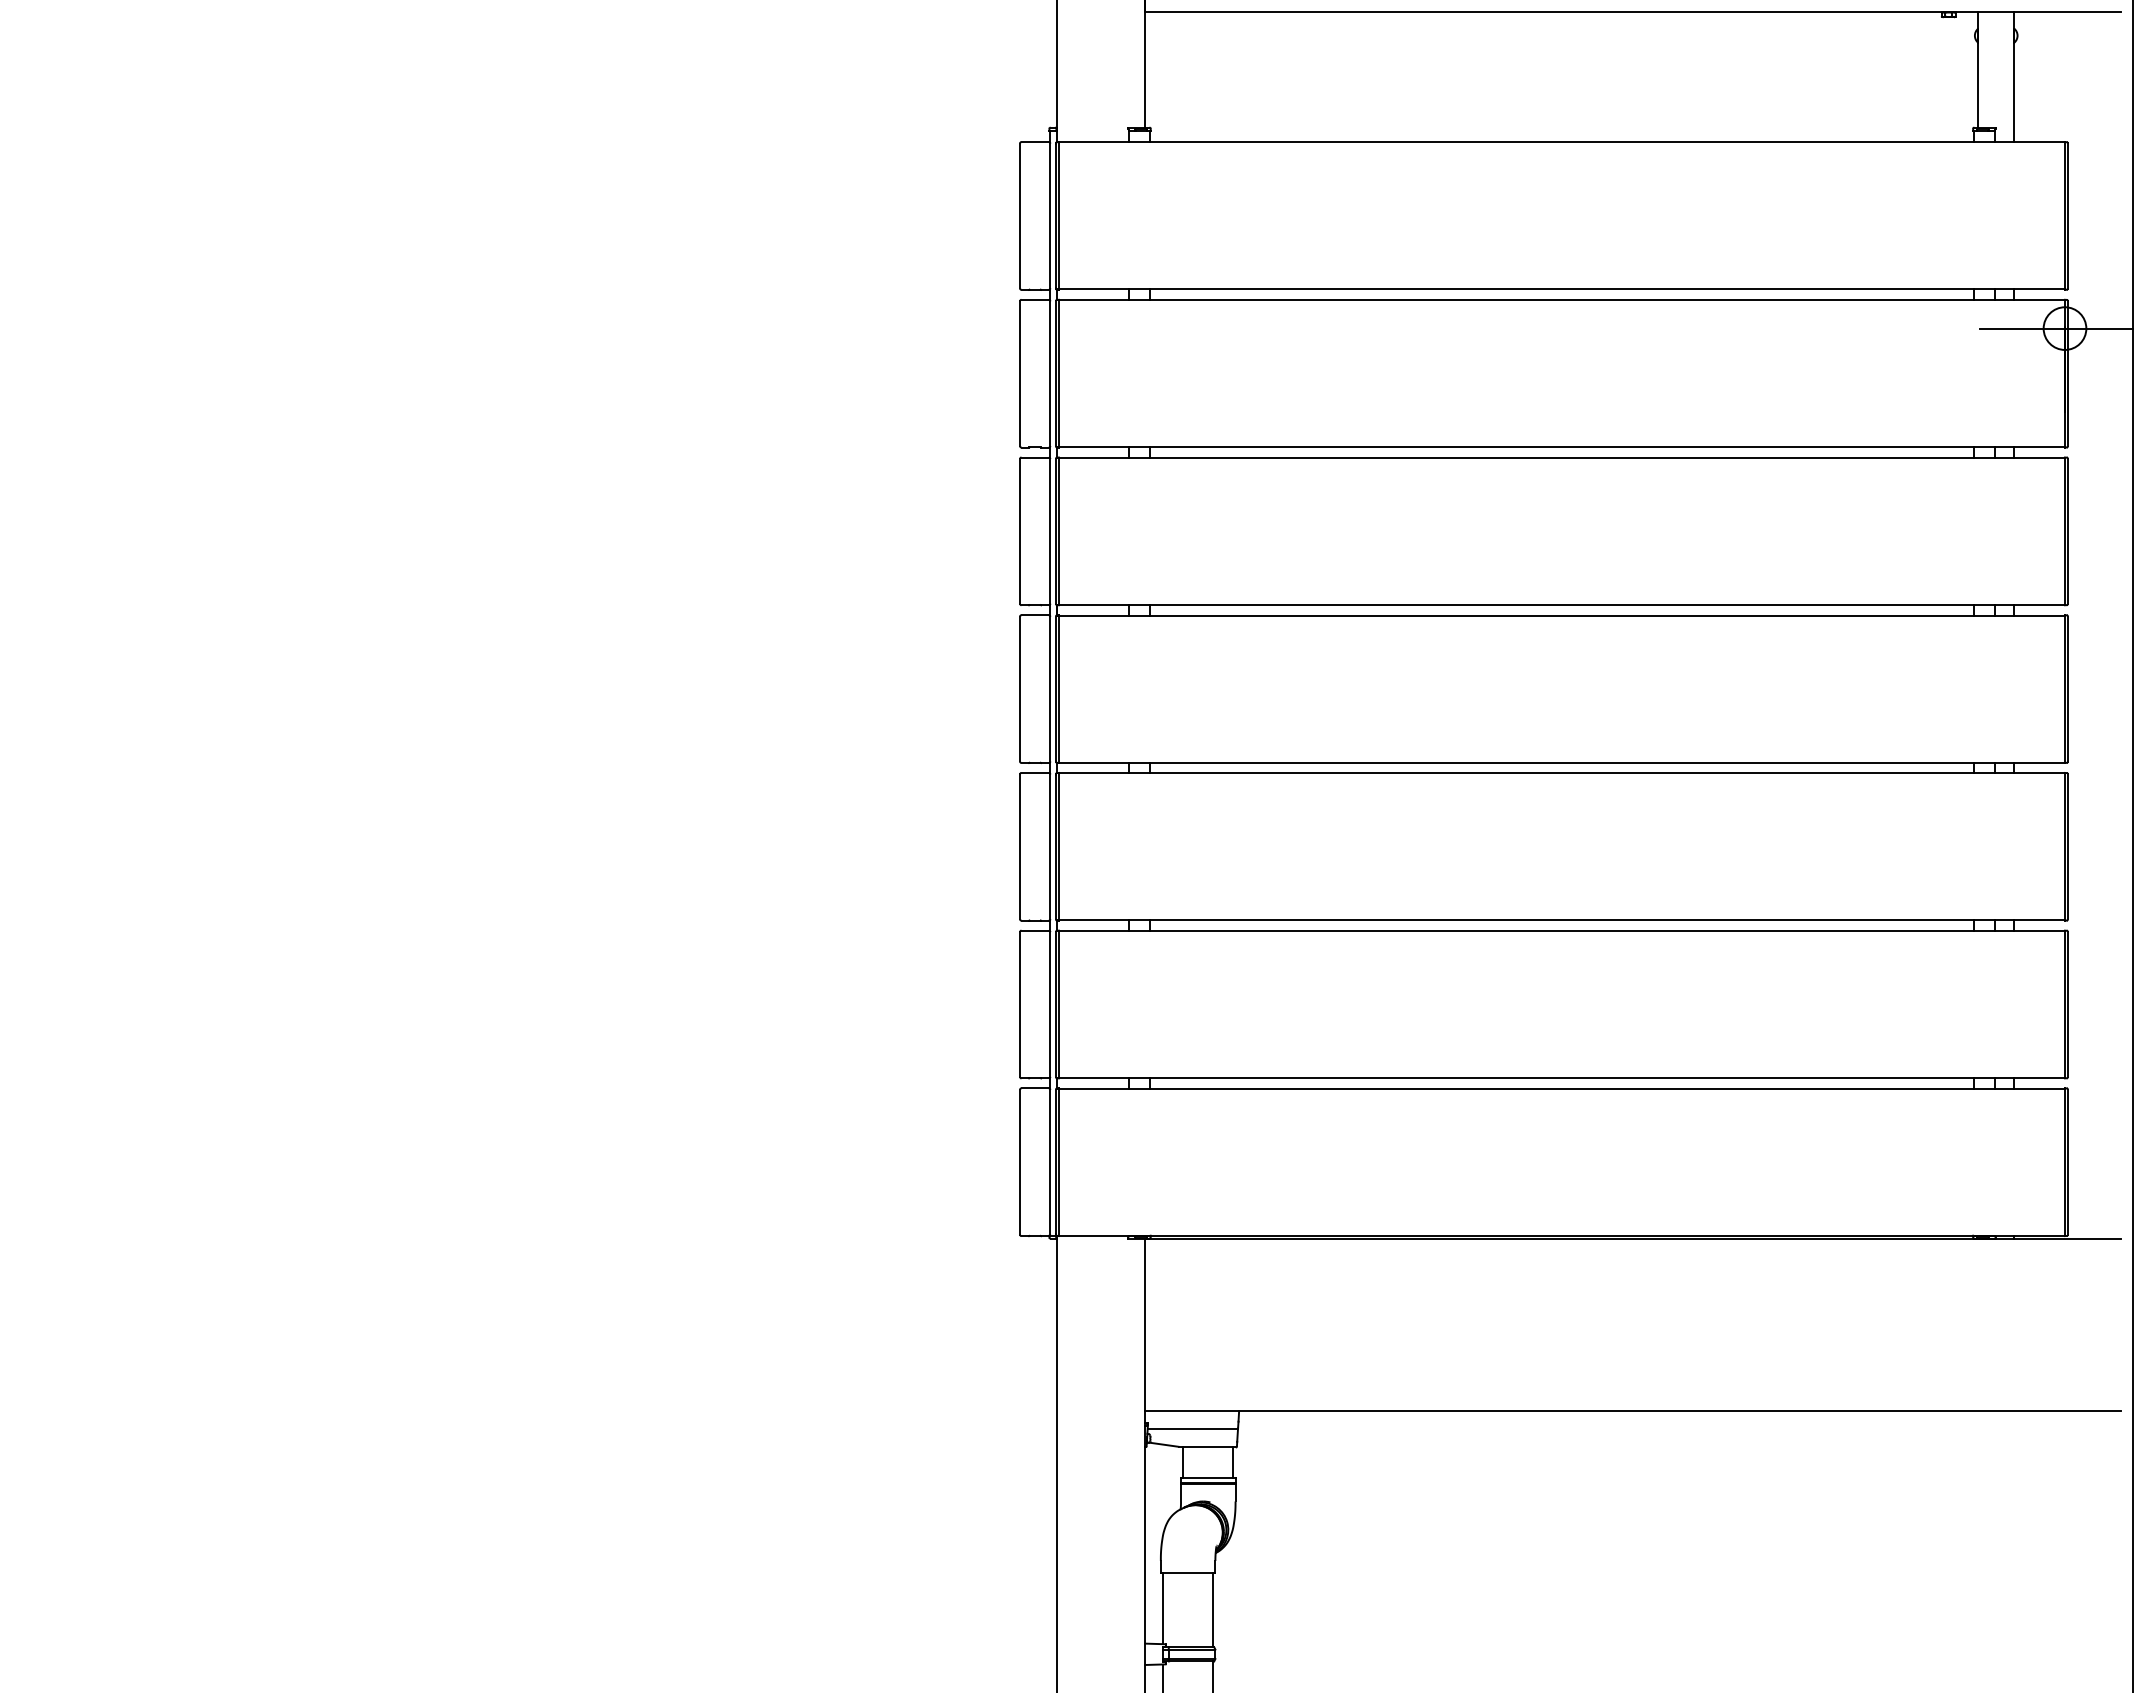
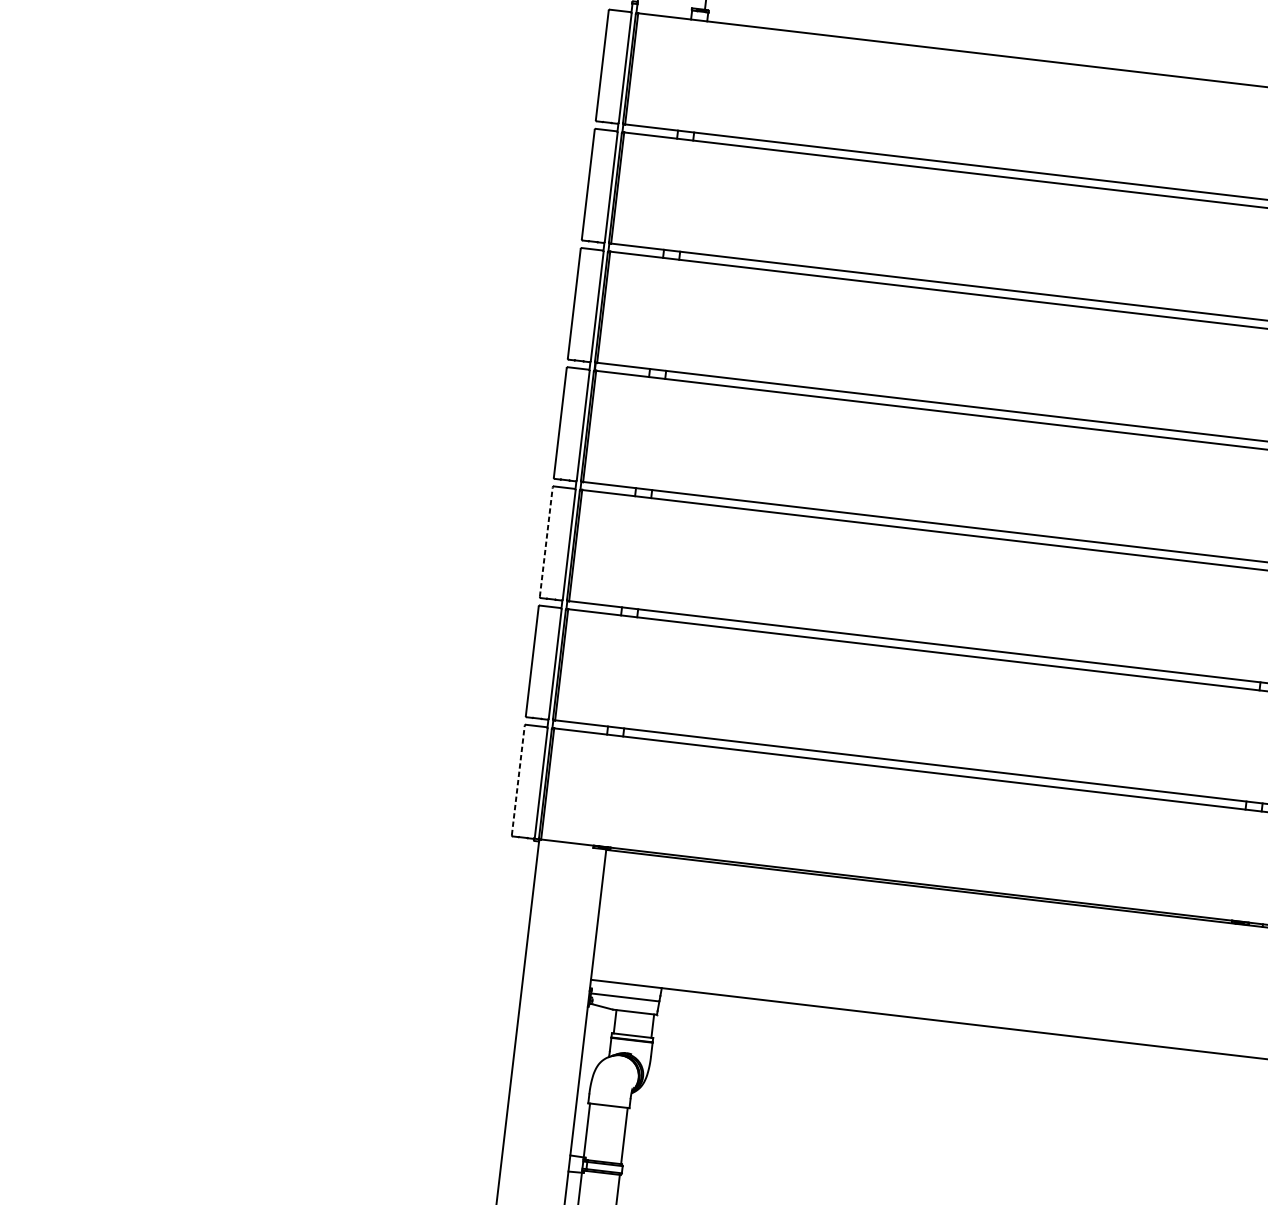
line: (1019, 846) -> (545, 541), solid -> dashed
line: (1019, 1161) -> (517, 779), solid -> dashed

